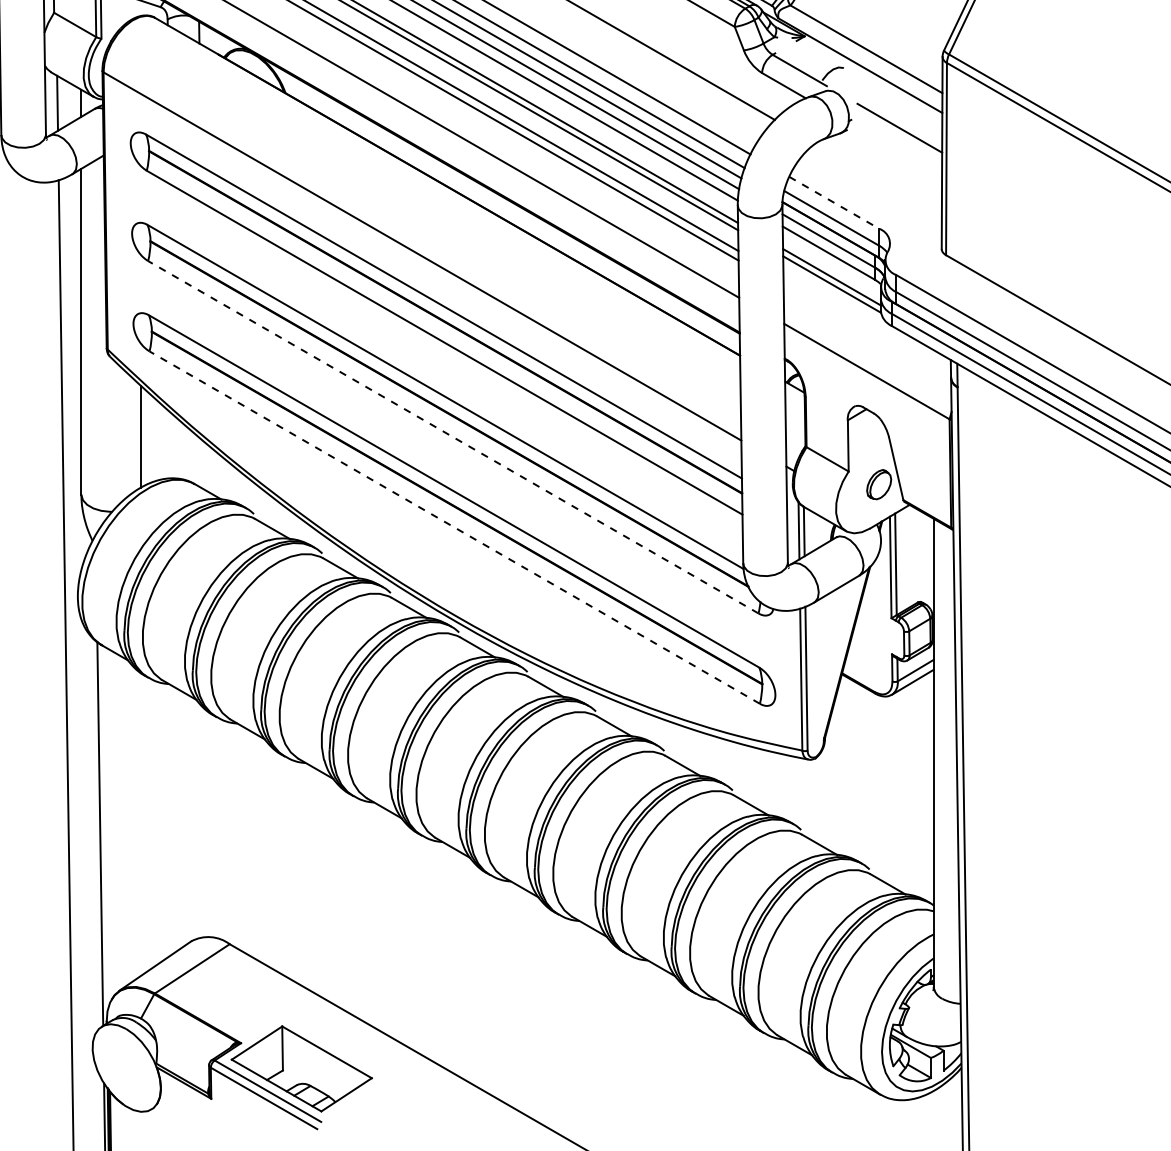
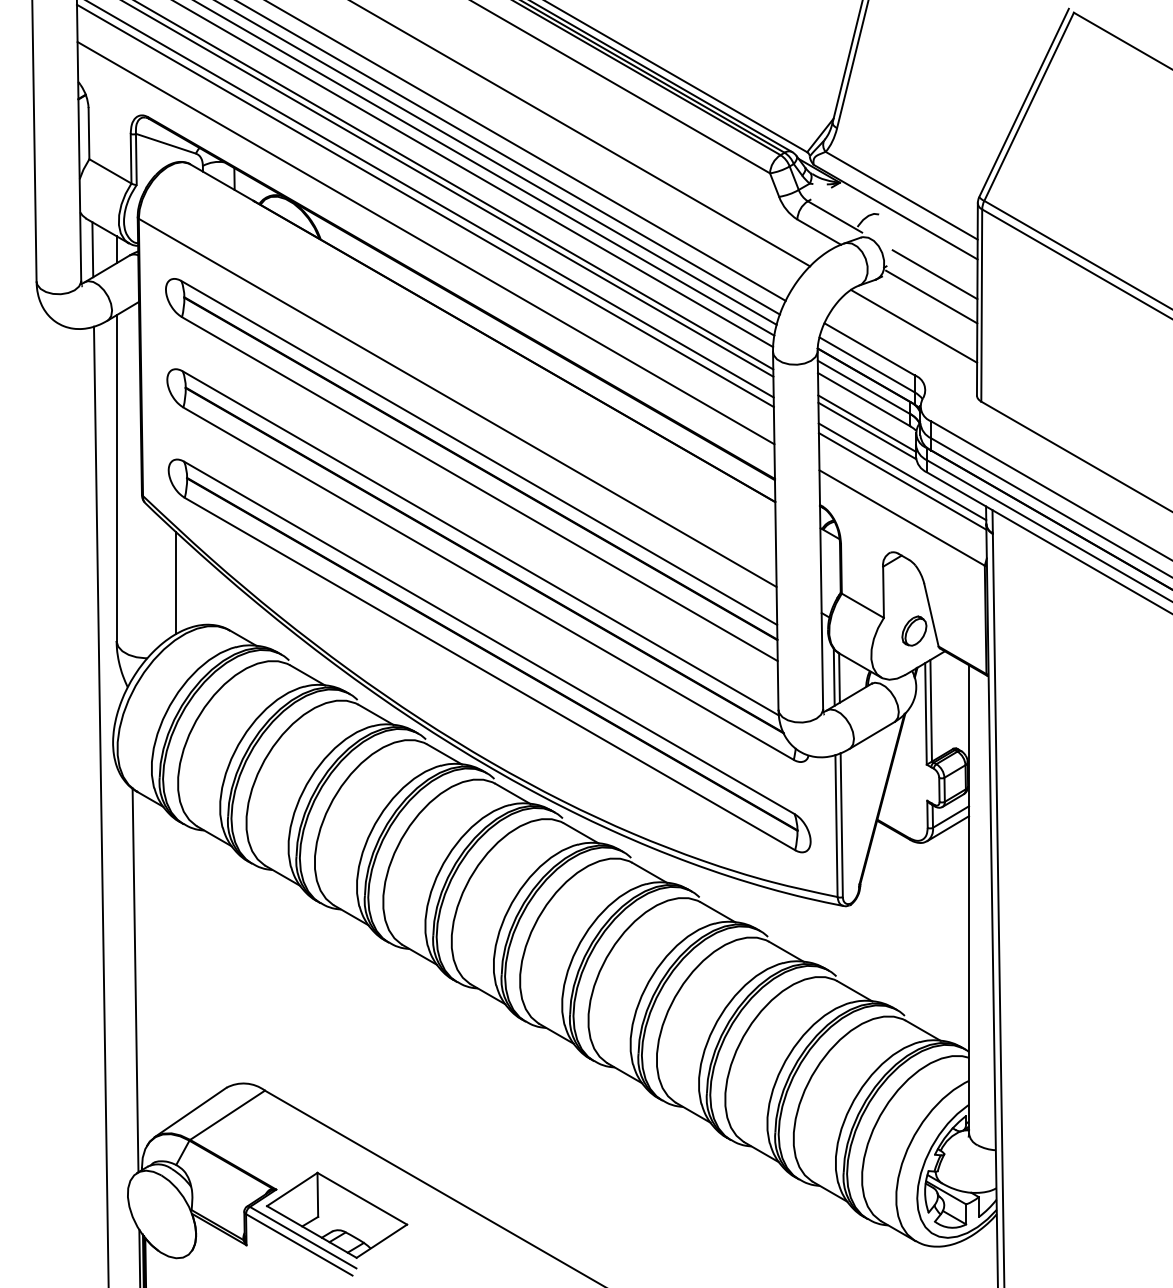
line: (896, 150) -> (931, 296), added
line: (879, 179) -> (914, 325), added
line: (835, 203) -> (870, 349), dashed -> solid
line: (867, 325) -> (902, 471), added
line: (867, 335) -> (902, 481), added
line: (453, 437) -> (488, 583), dashed -> solid
line: (454, 527) -> (489, 673), dashed -> solid

